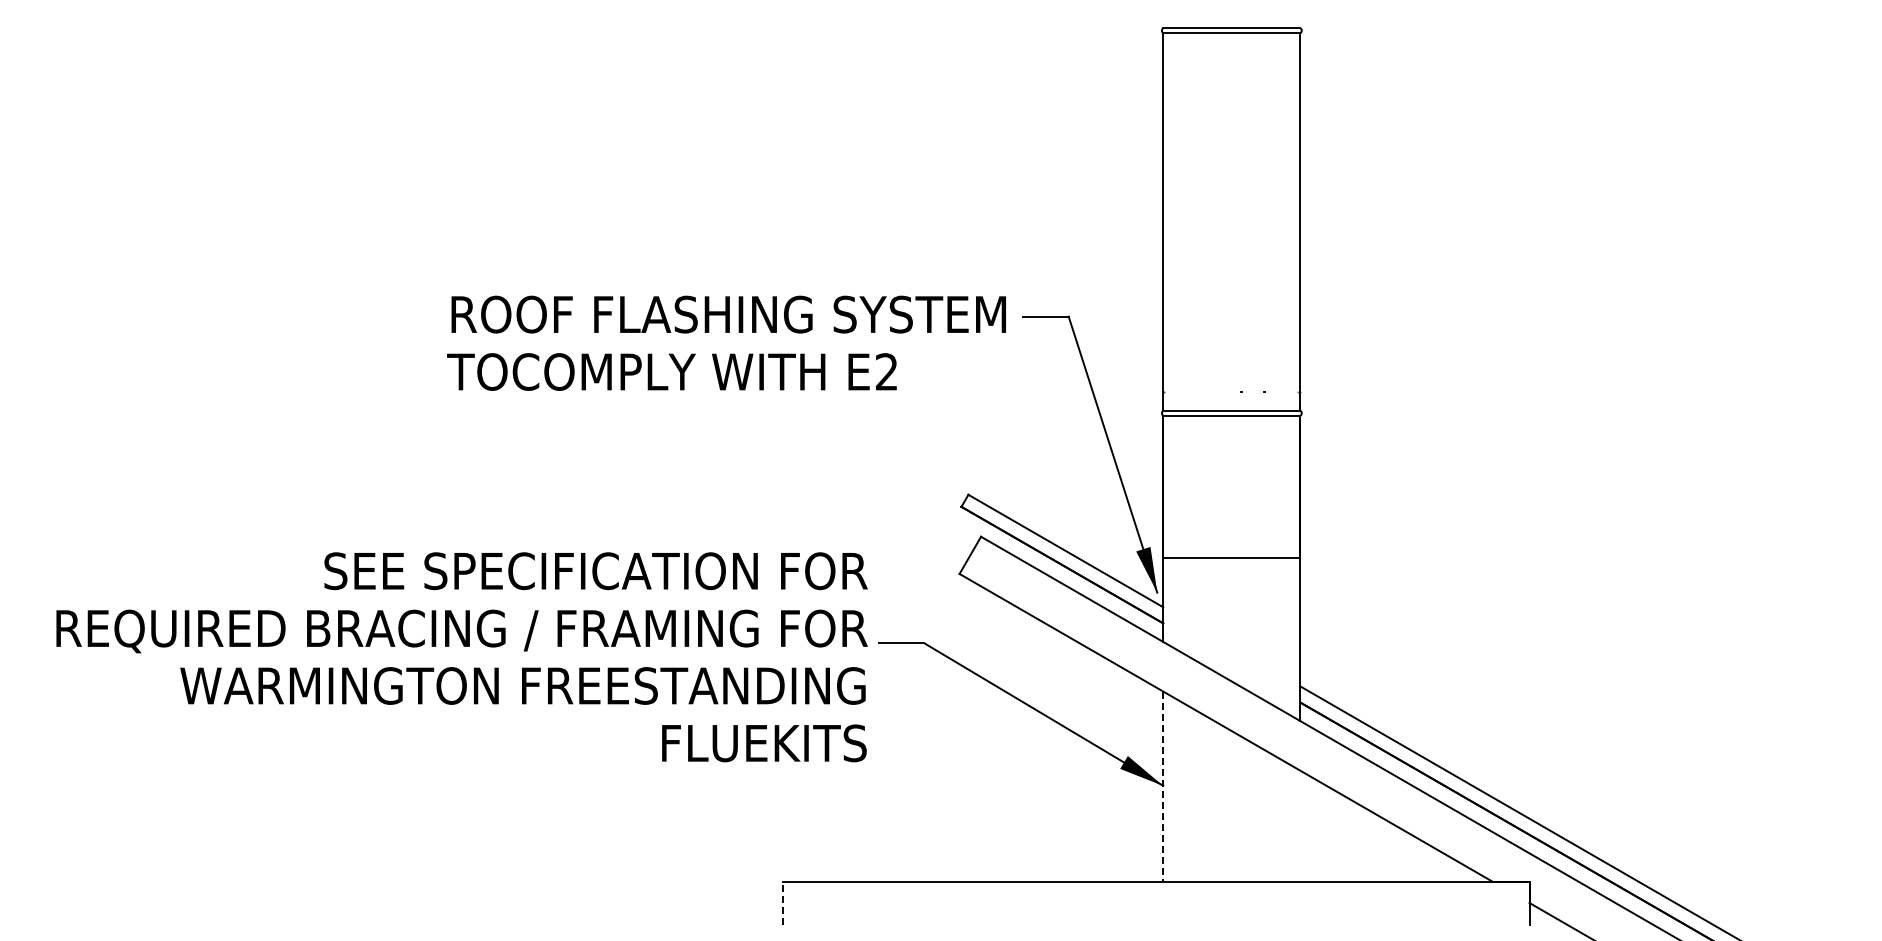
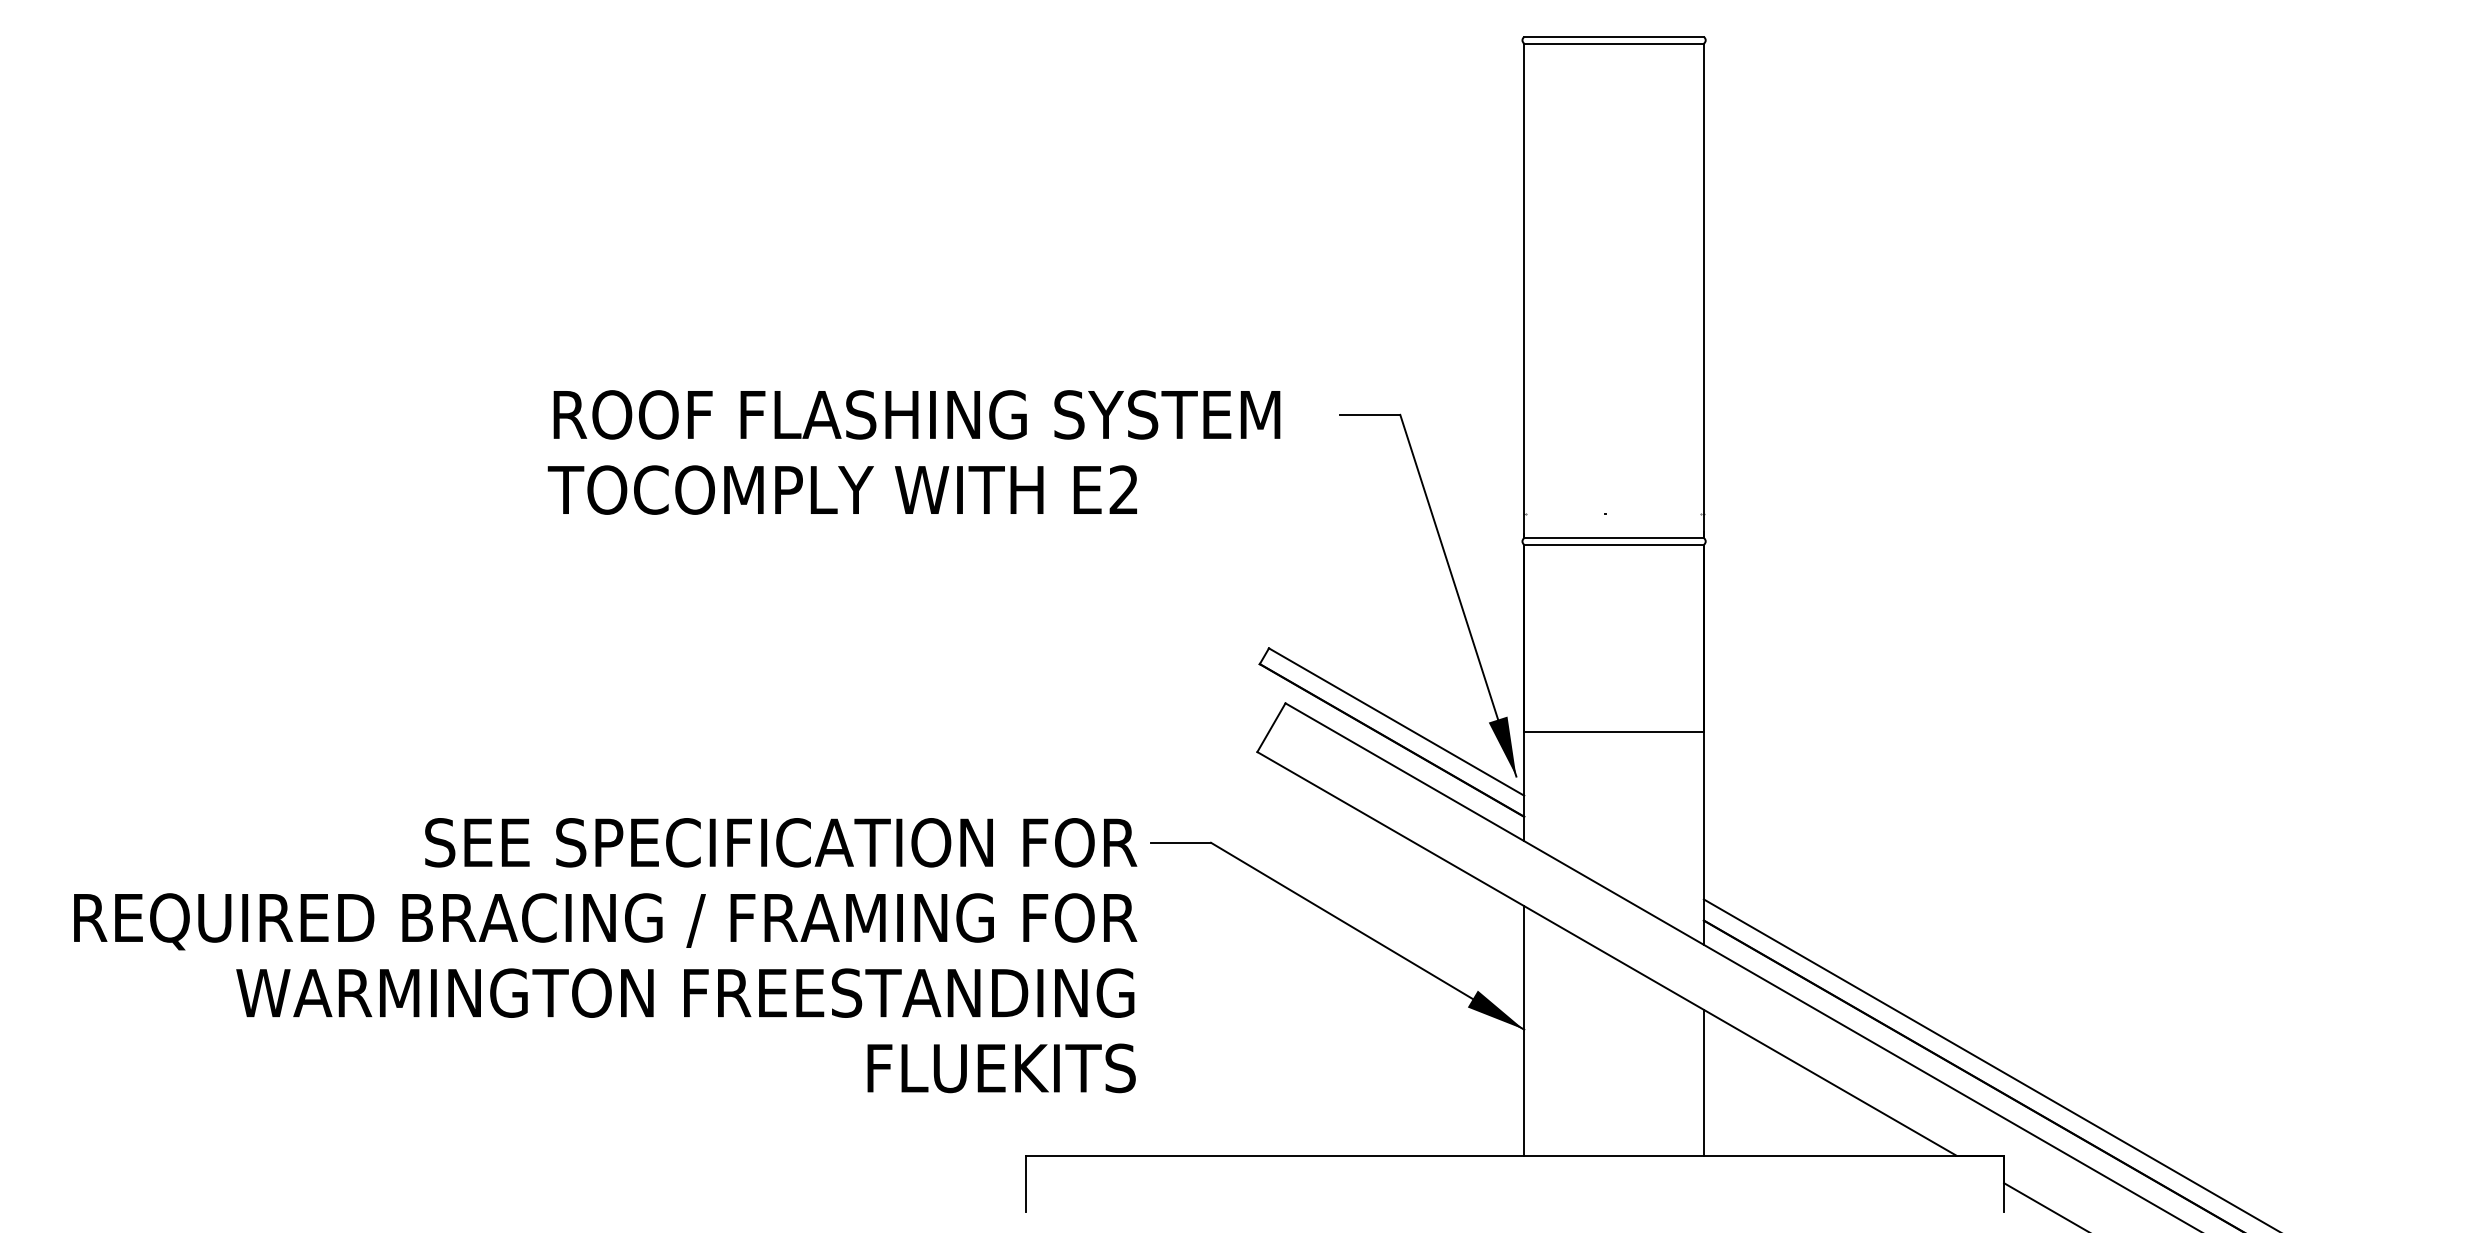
text: (726, 342) -> (913, 451), moved
text: (461, 657) -> (604, 955), moved
line: (1163, 787) -> (1524, 1031), dashed -> solid
line: (1300, 825) -> (1704, 1081), added
line: (782, 902) -> (1025, 1182), dashed -> solid

